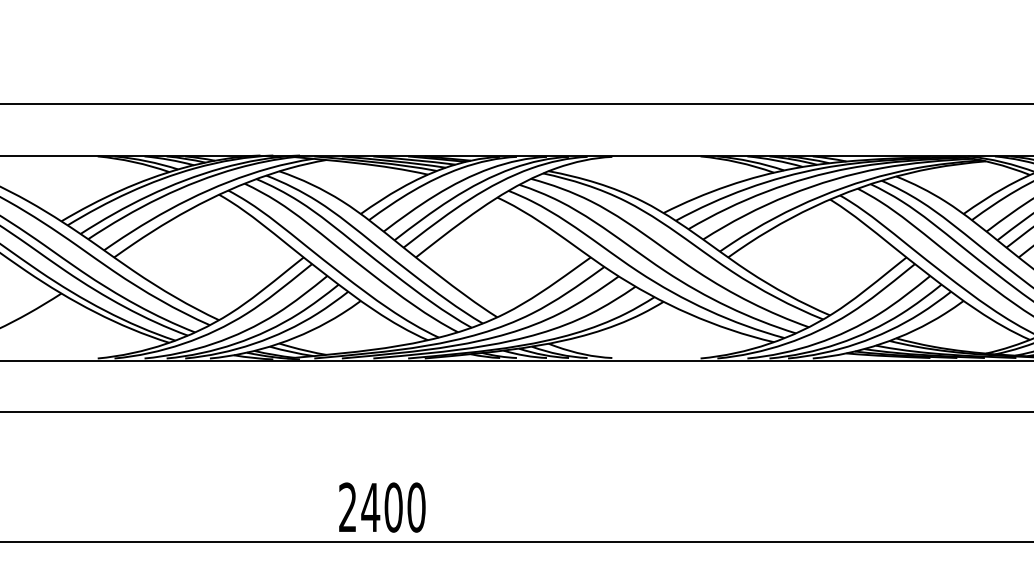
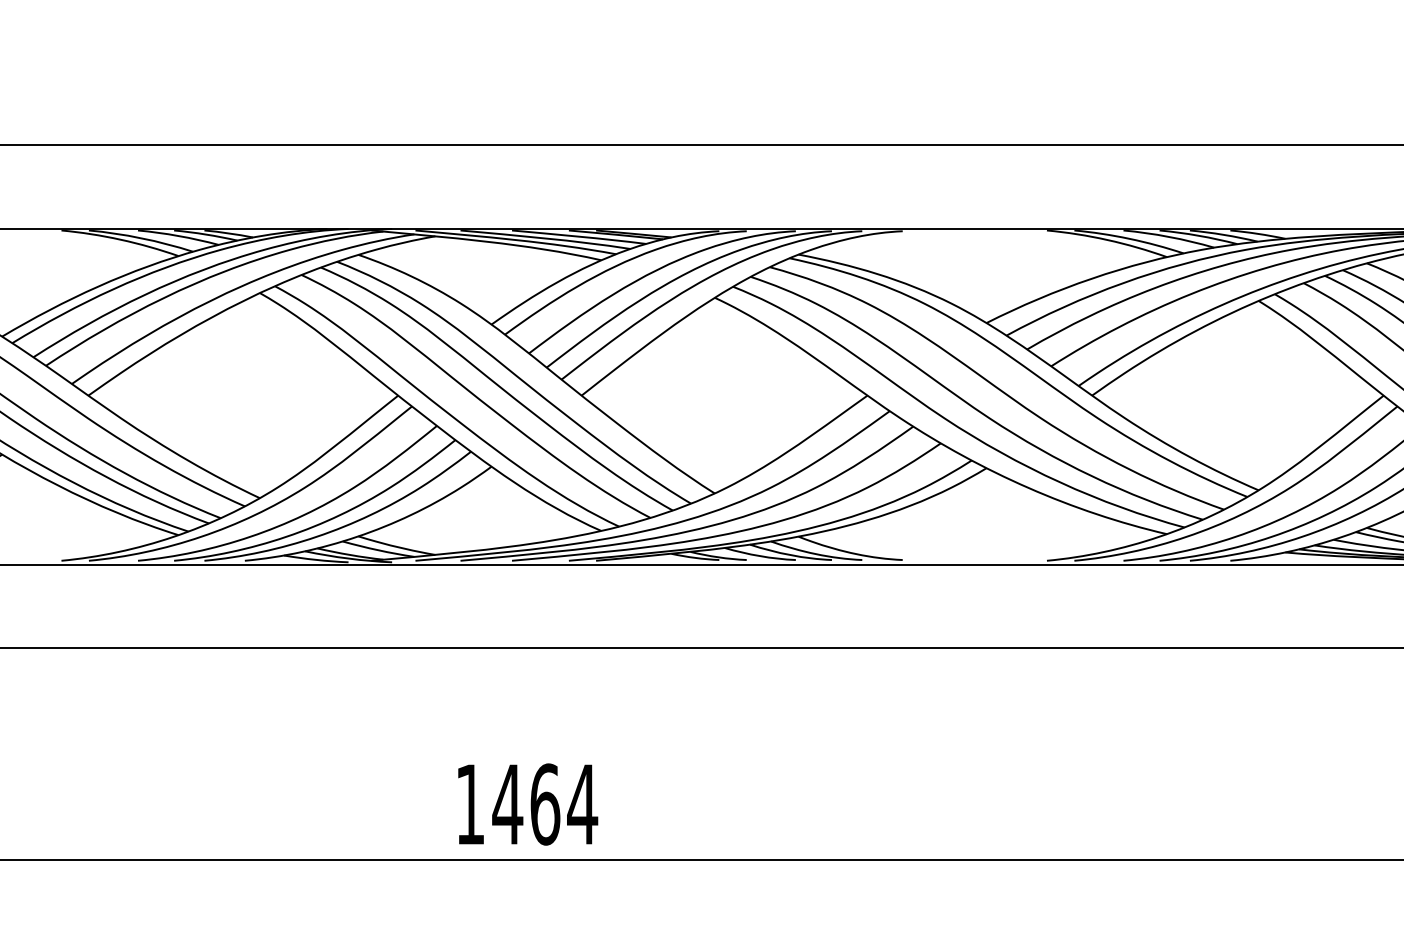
text: (382, 507) -> (526, 804), 2400 -> 1464

